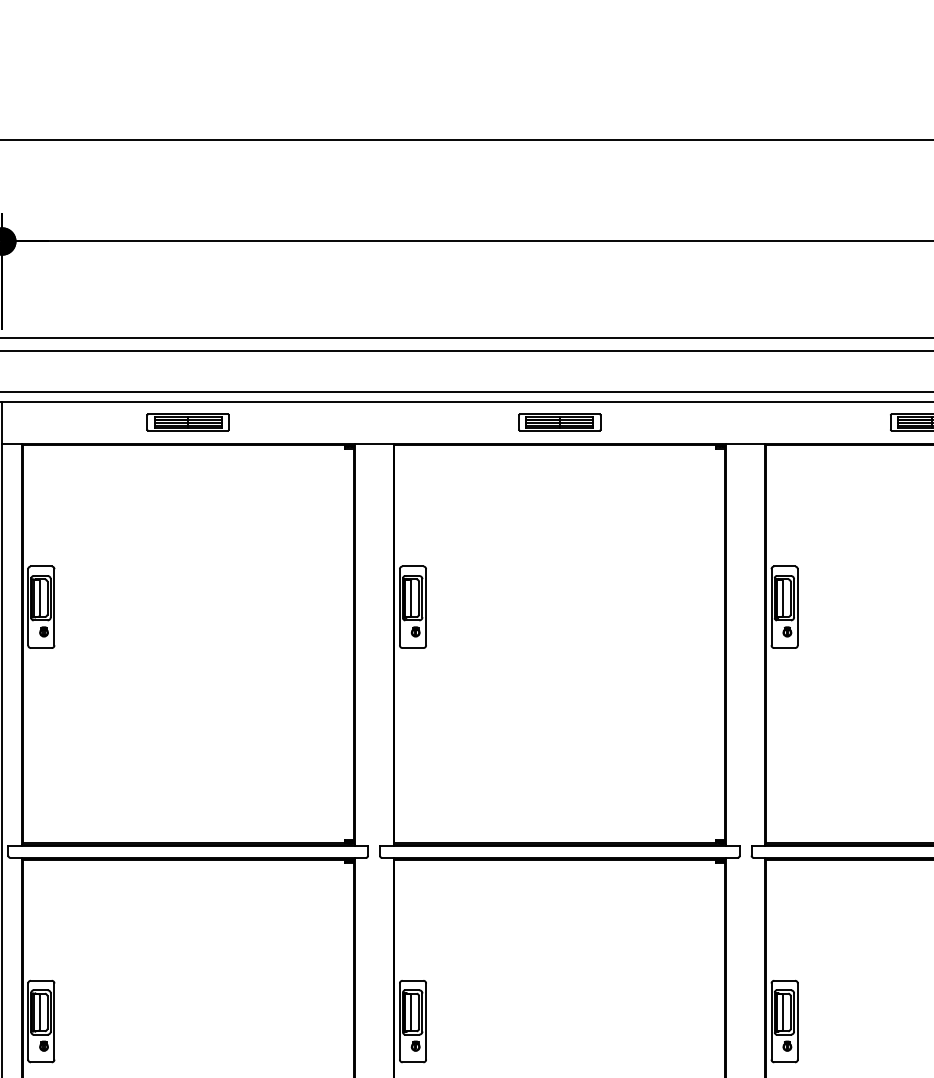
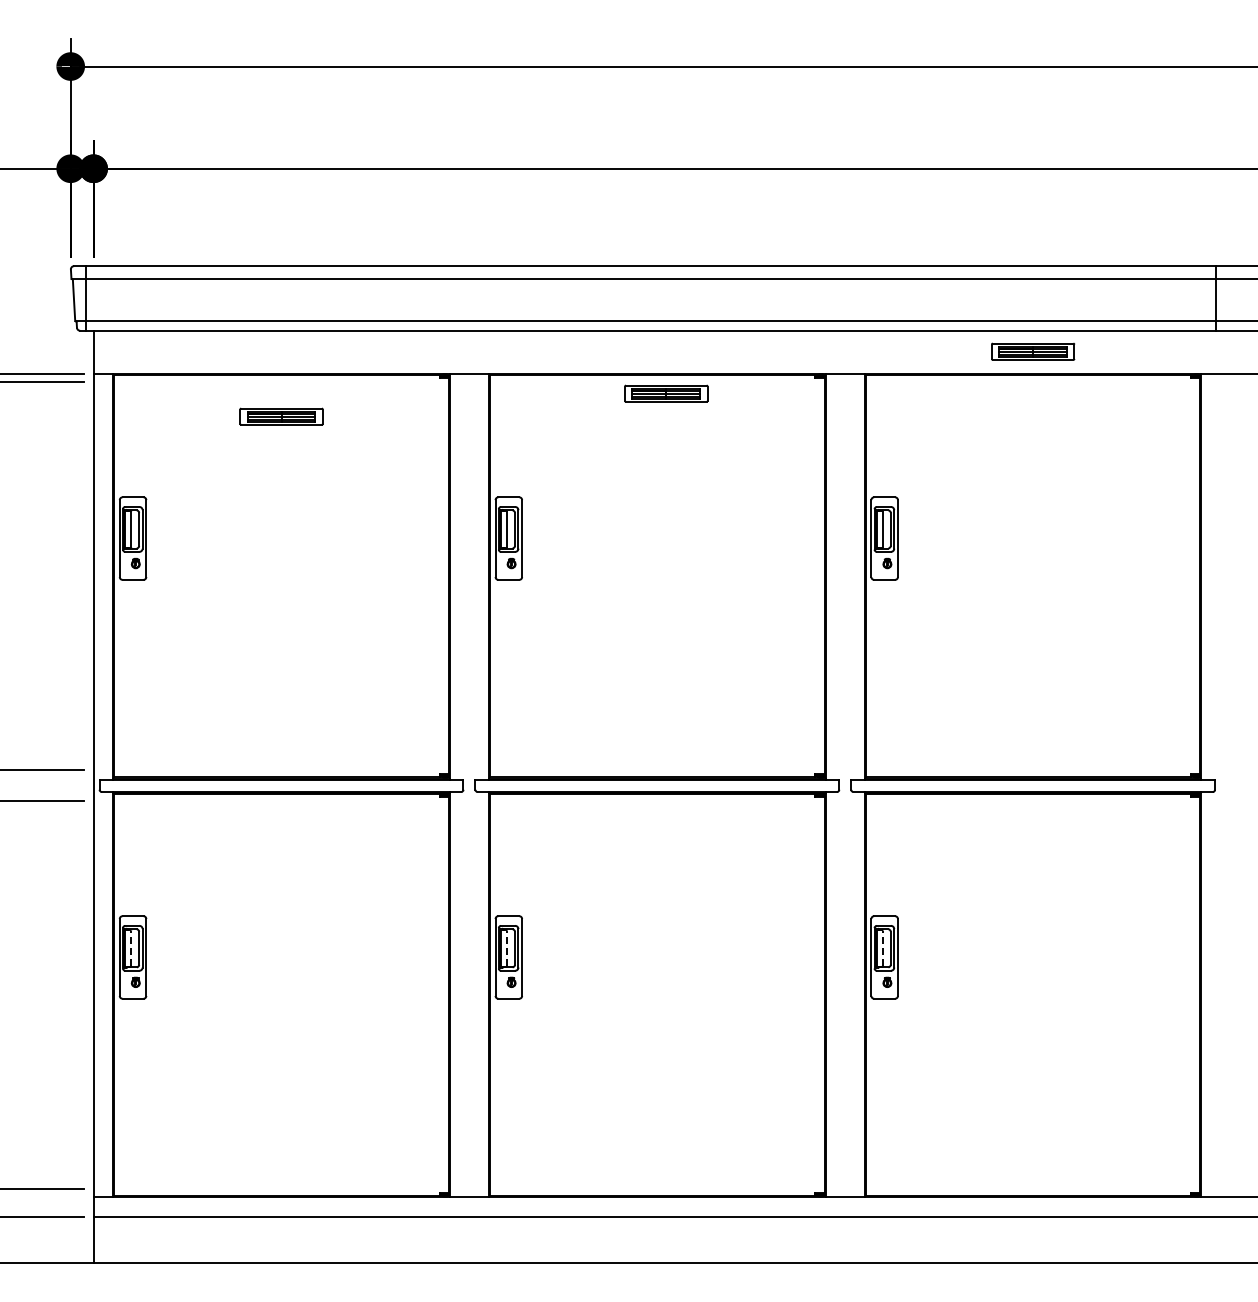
part: (188, 422) -> (281, 416), moved
part: (560, 422) -> (666, 393), moved
line: (39, 1012) -> (131, 948), solid -> dashed
line: (411, 1012) -> (507, 948), solid -> dashed
line: (782, 1012) -> (882, 948), solid -> dashed

